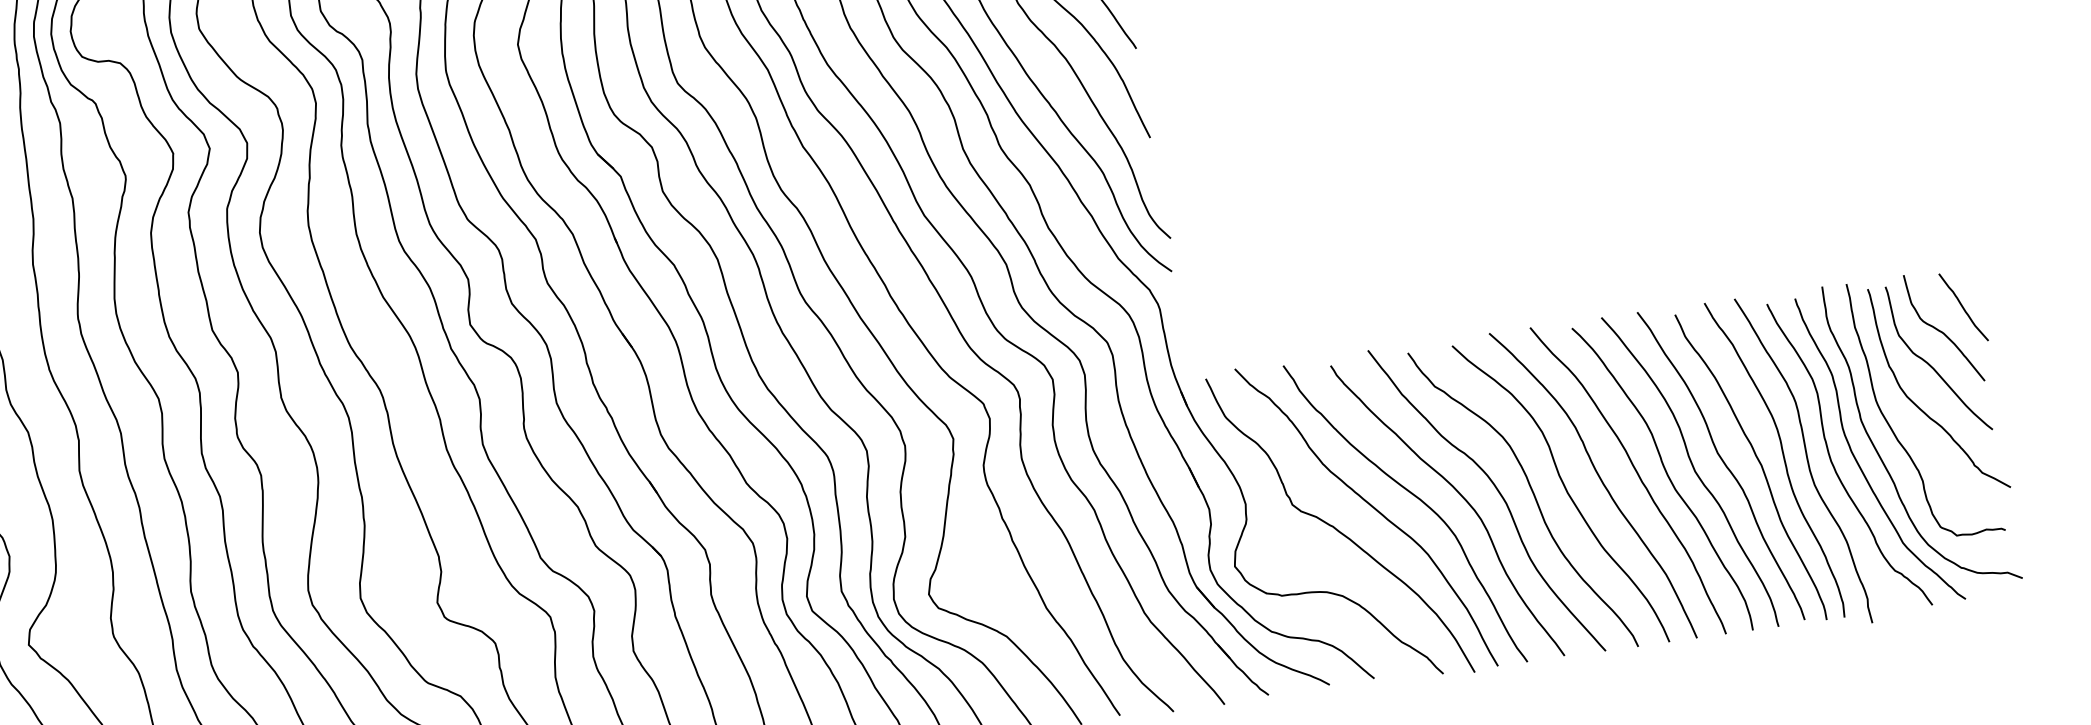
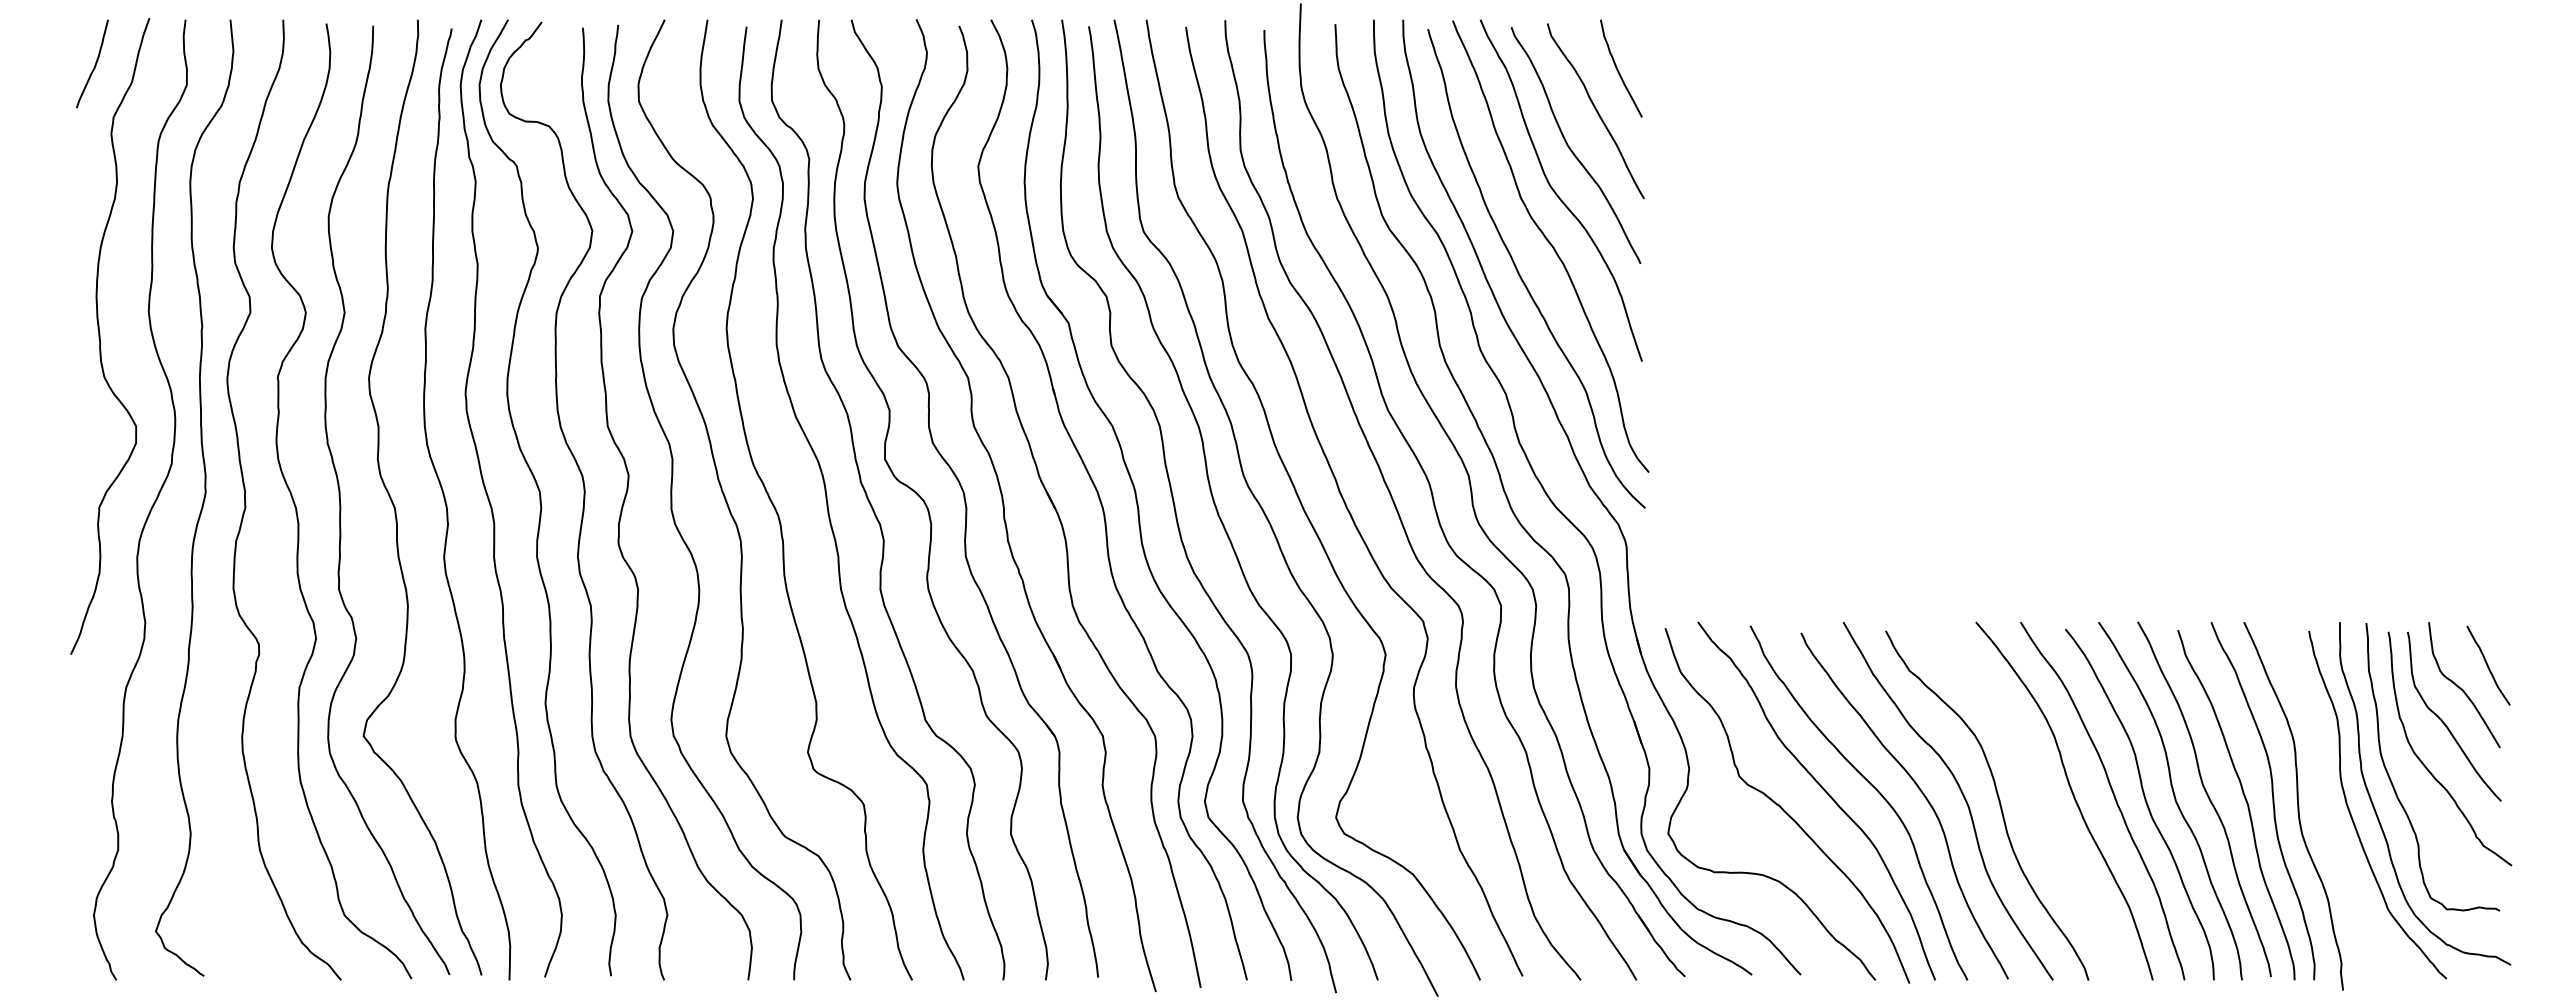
curve: (1832, 460) -> (2324, 810), removed
curve: (1566, 491) -> (2034, 803), removed

